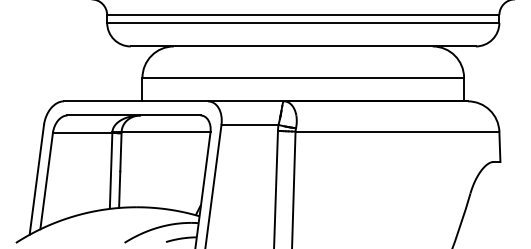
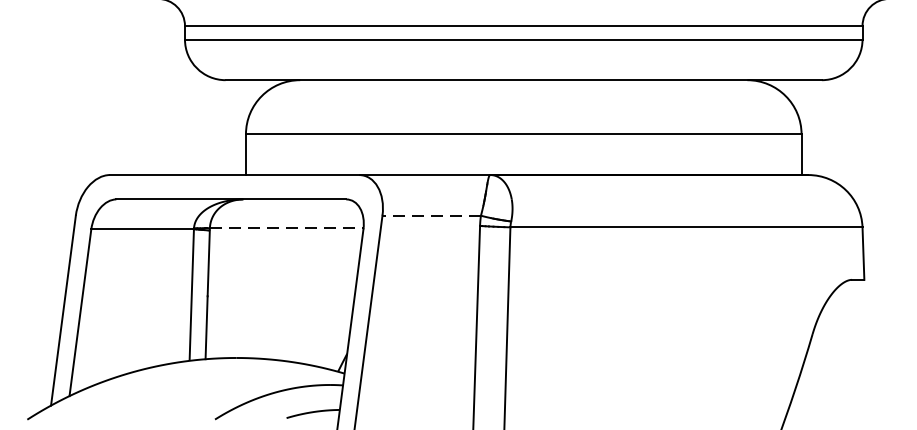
line: (249, 124) -> (430, 215), solid -> dashed
line: (166, 132) -> (287, 228), solid -> dashed

